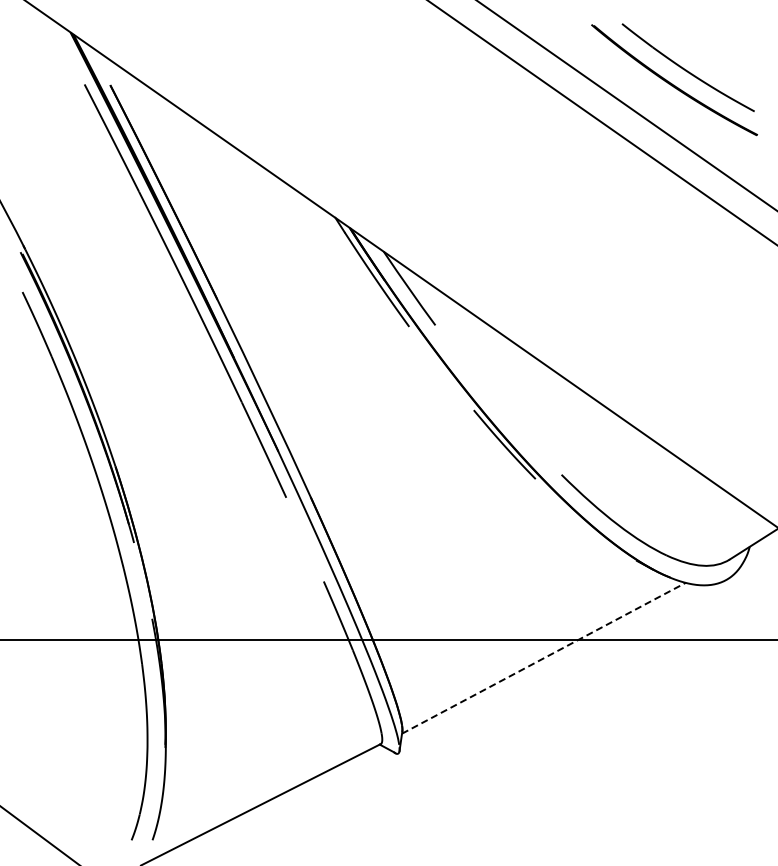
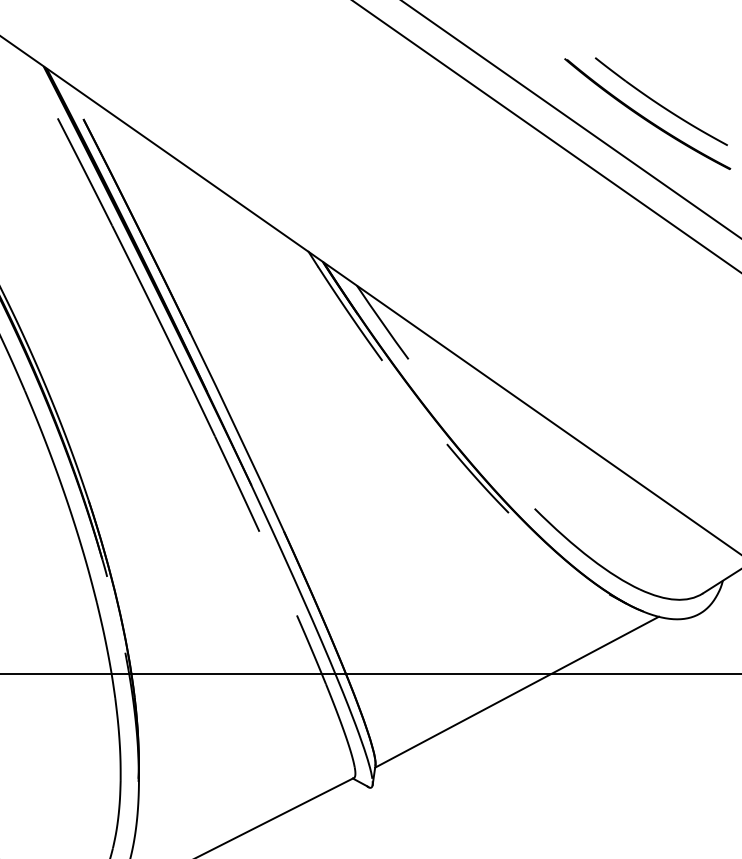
line: (543, 658) -> (516, 692), dashed -> solid

